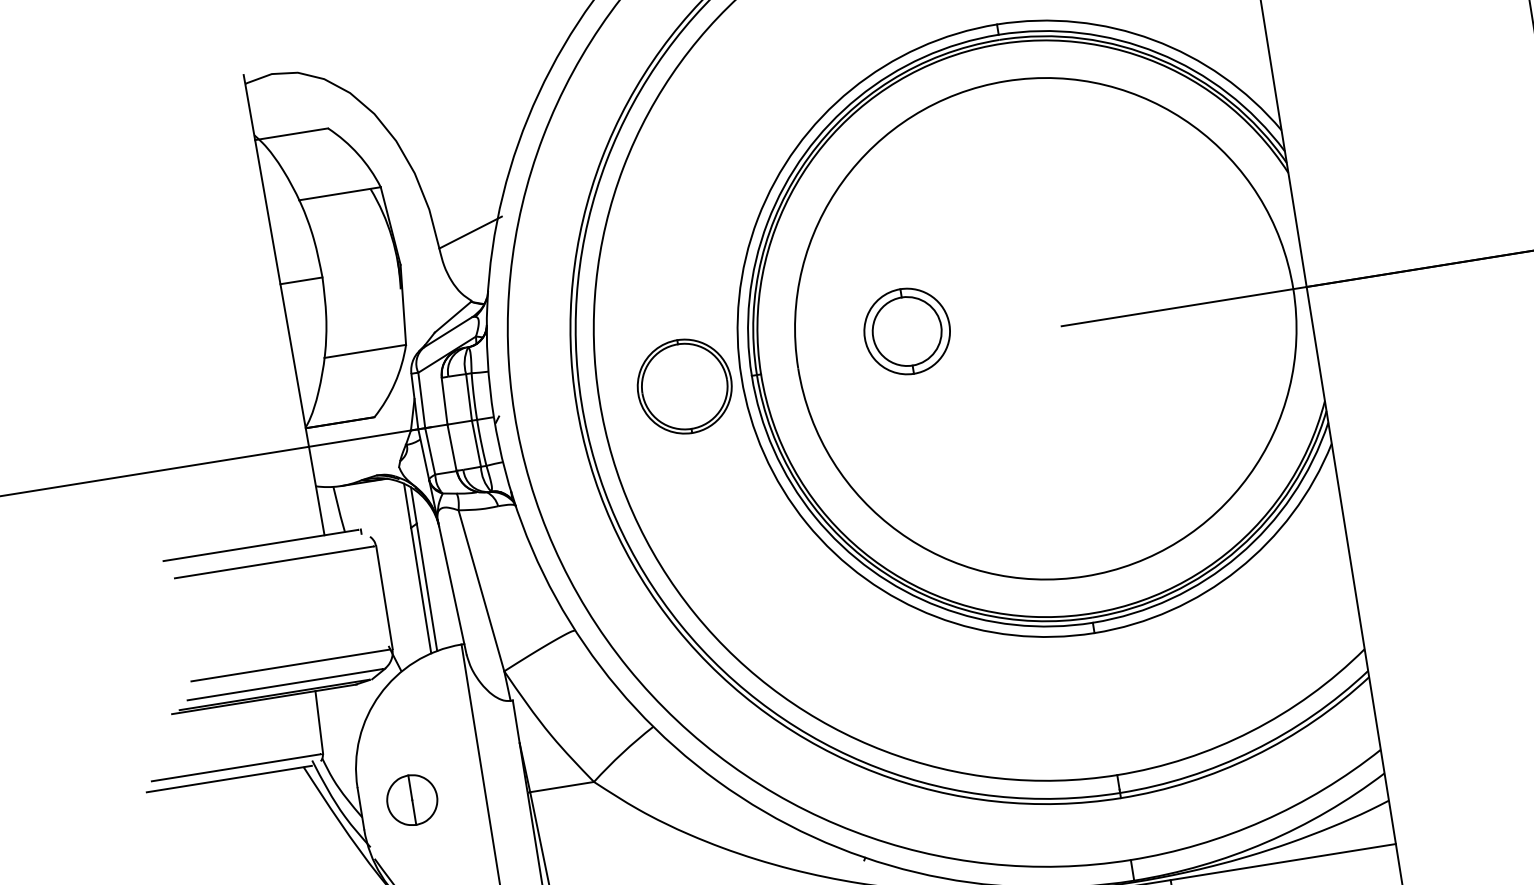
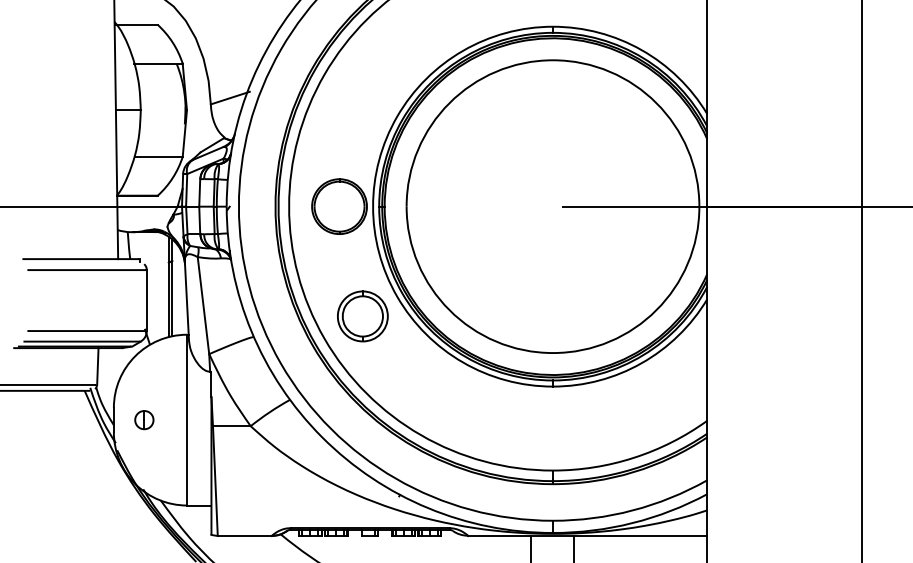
part: (906, 331) -> (362, 316), moved
part: (412, 801) -> (144, 420), size x0.62

